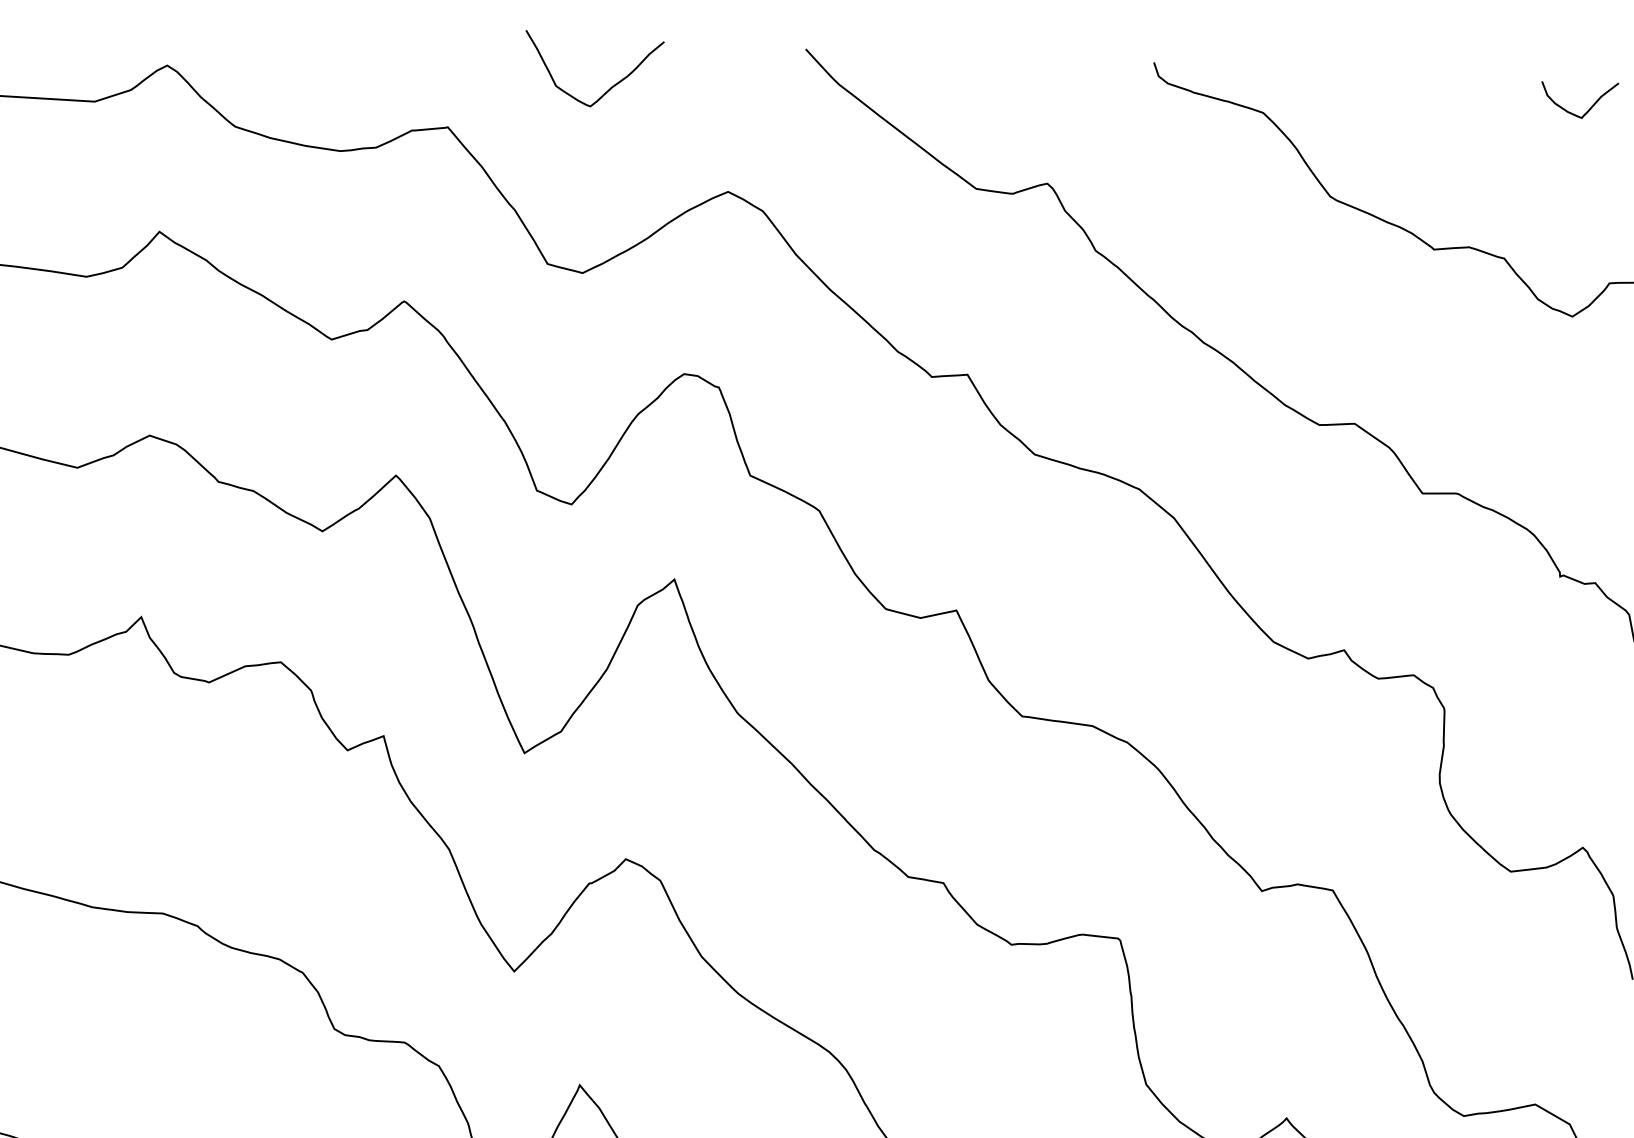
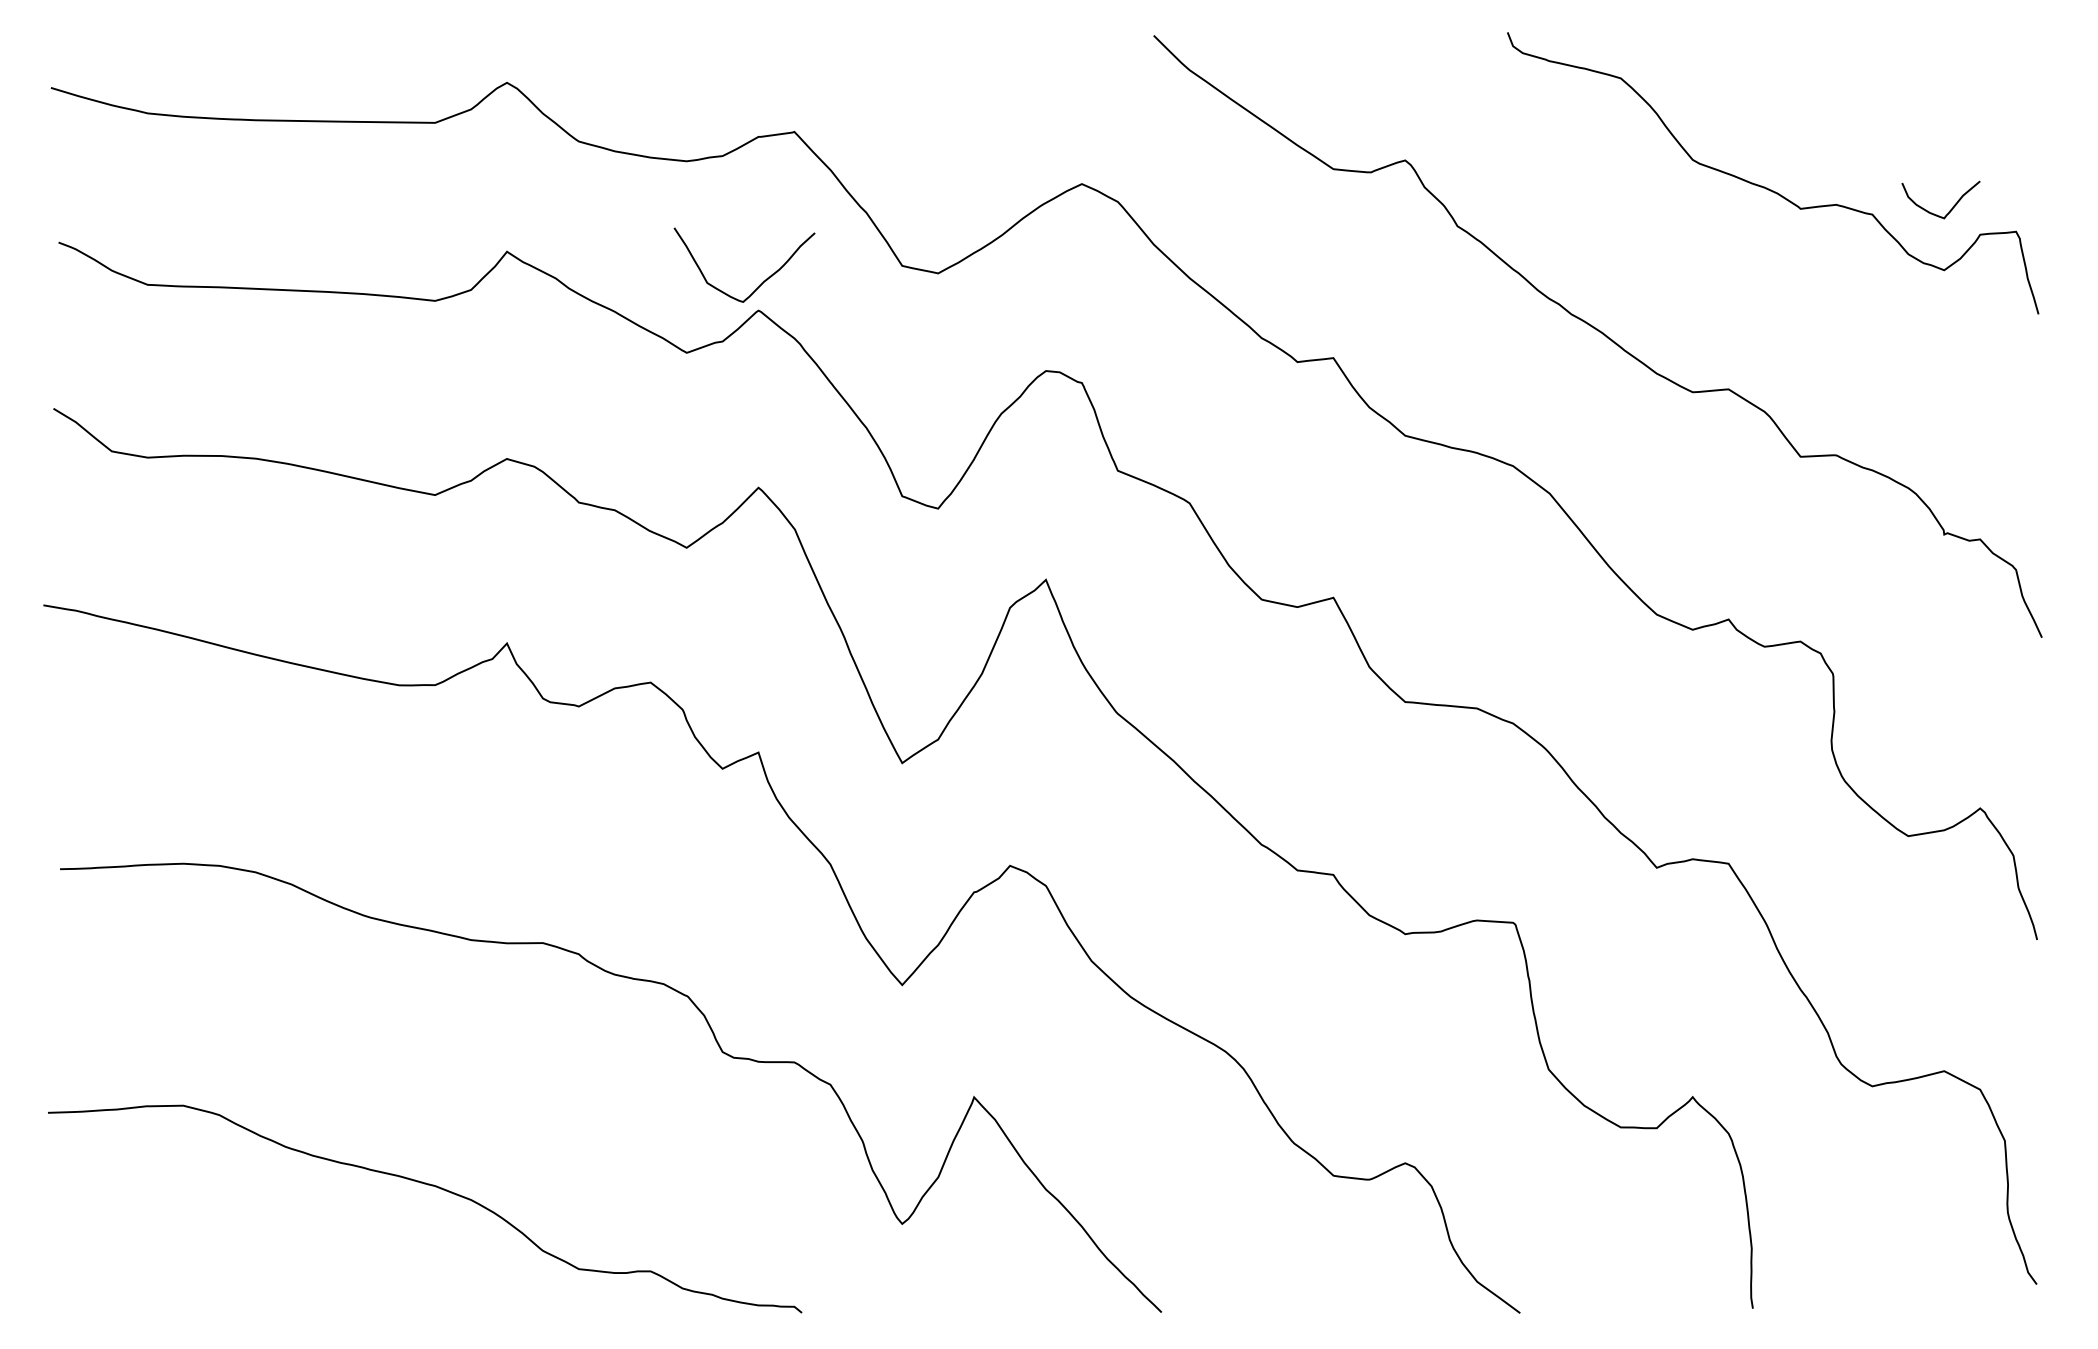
curve: (610, 87) -> (762, 281), moved
curve: (1588, 109) -> (1950, 209), moved

